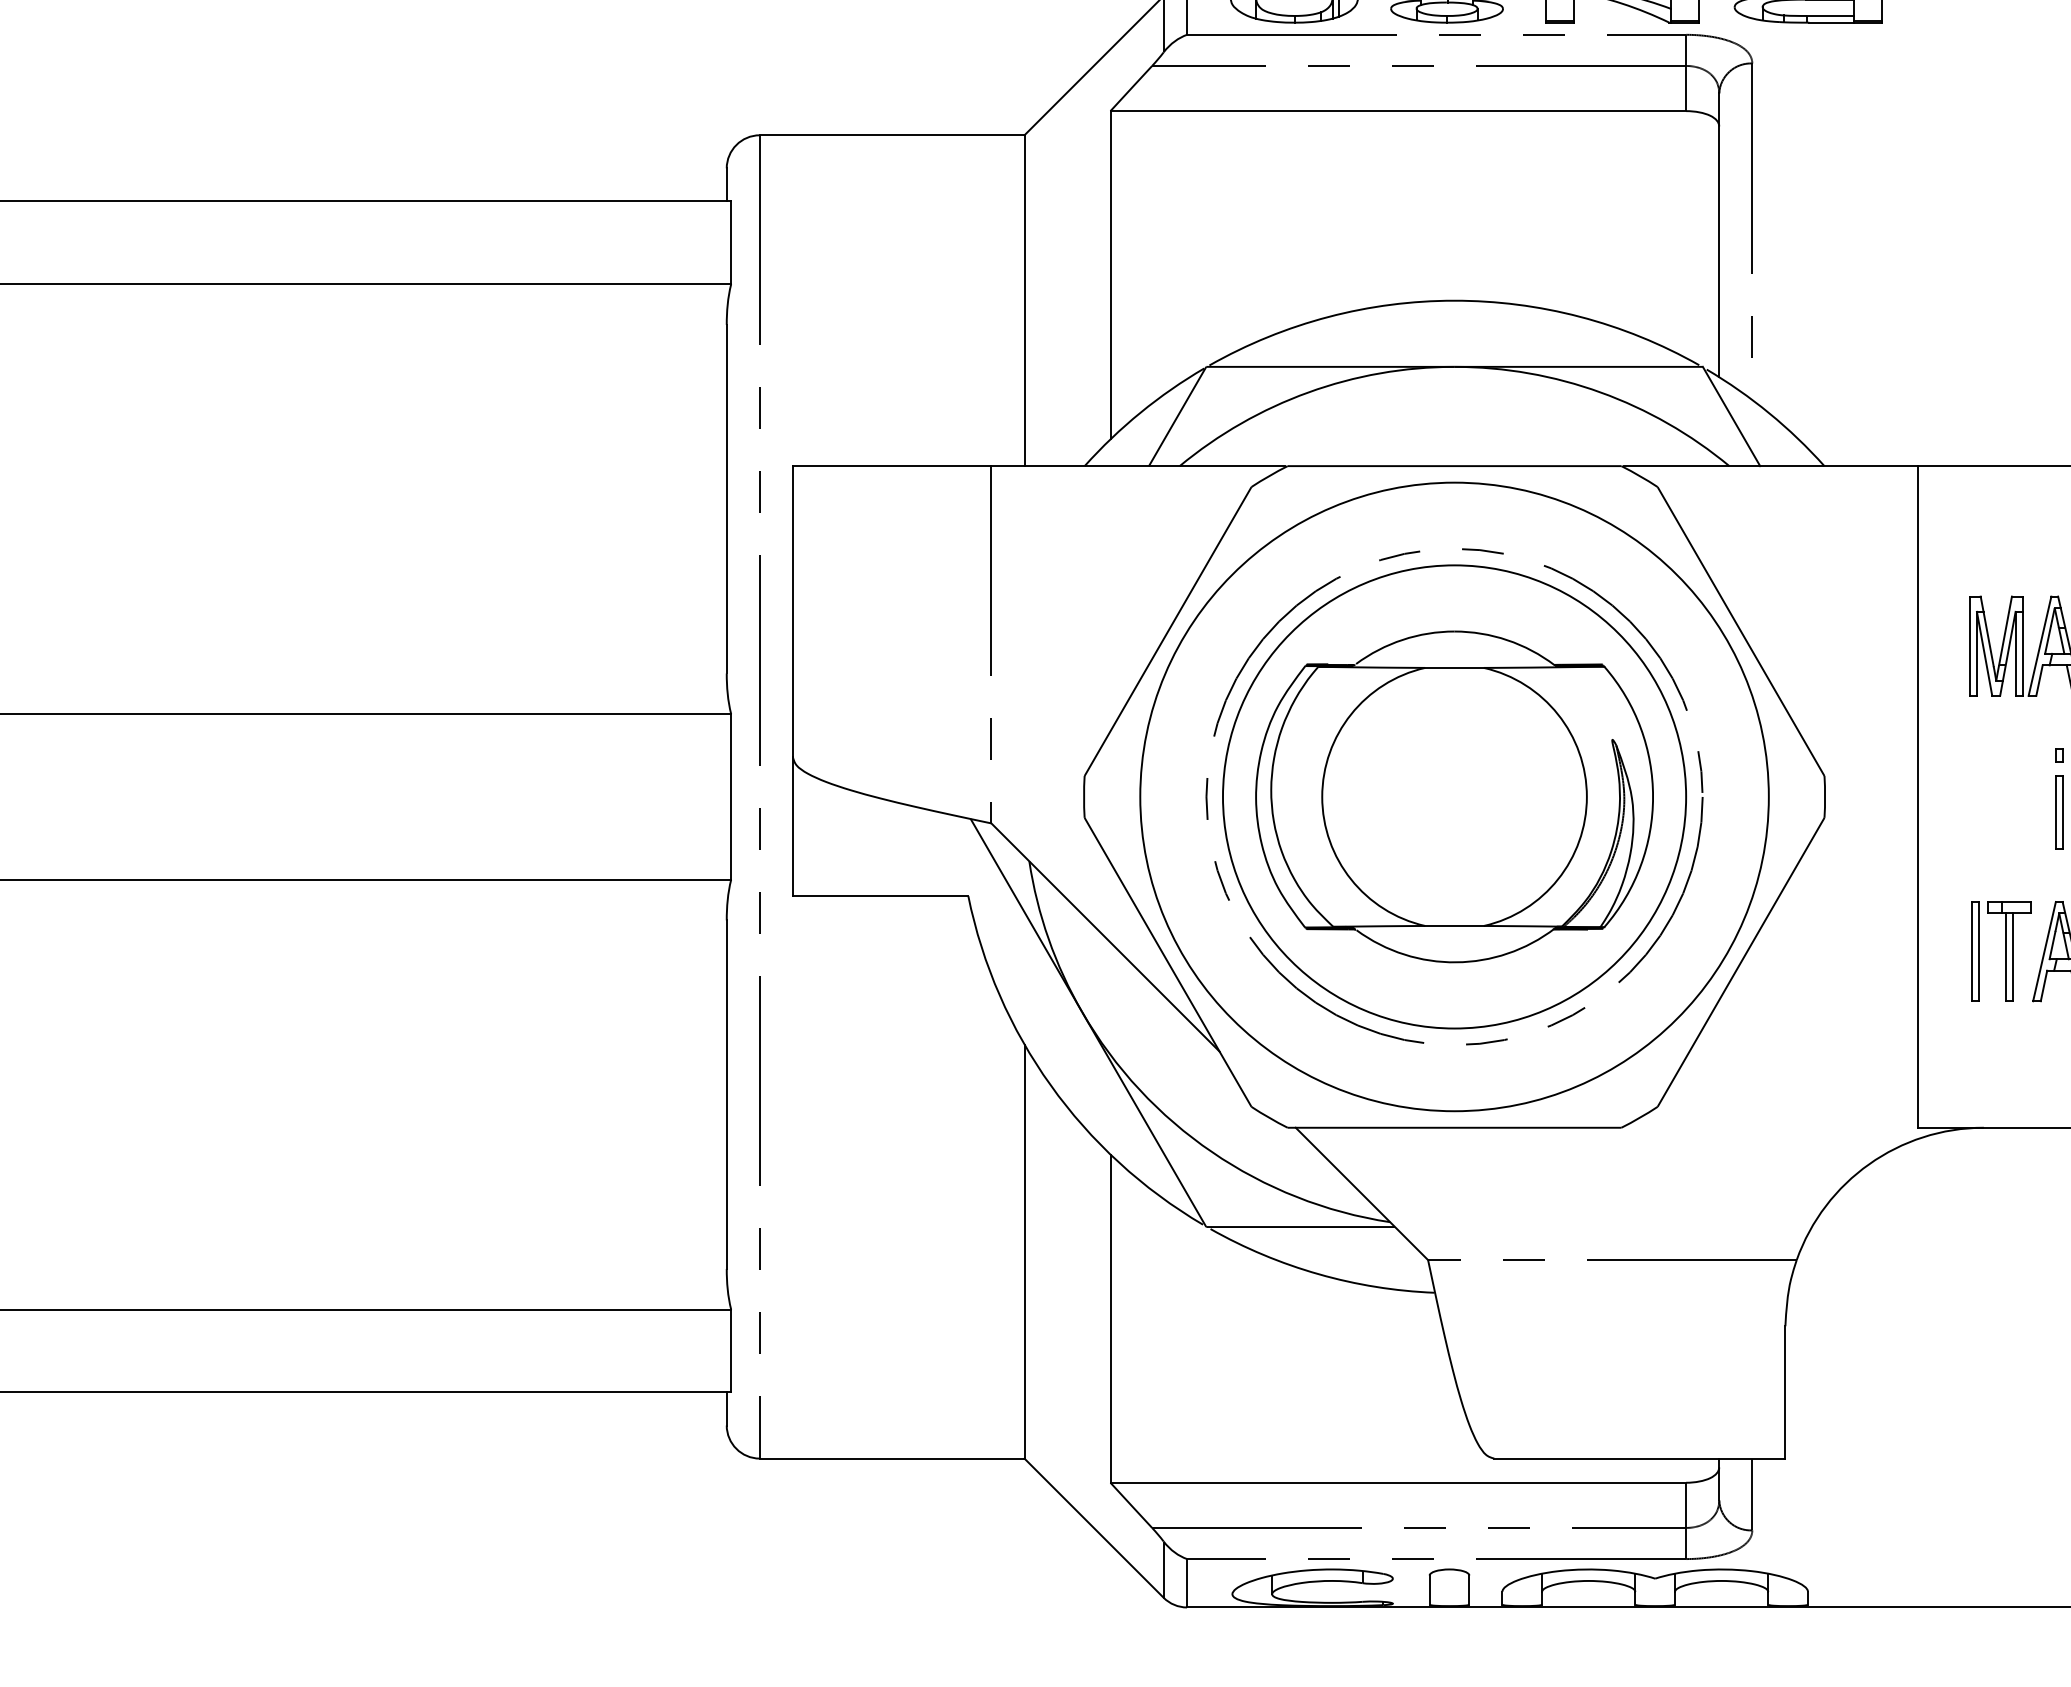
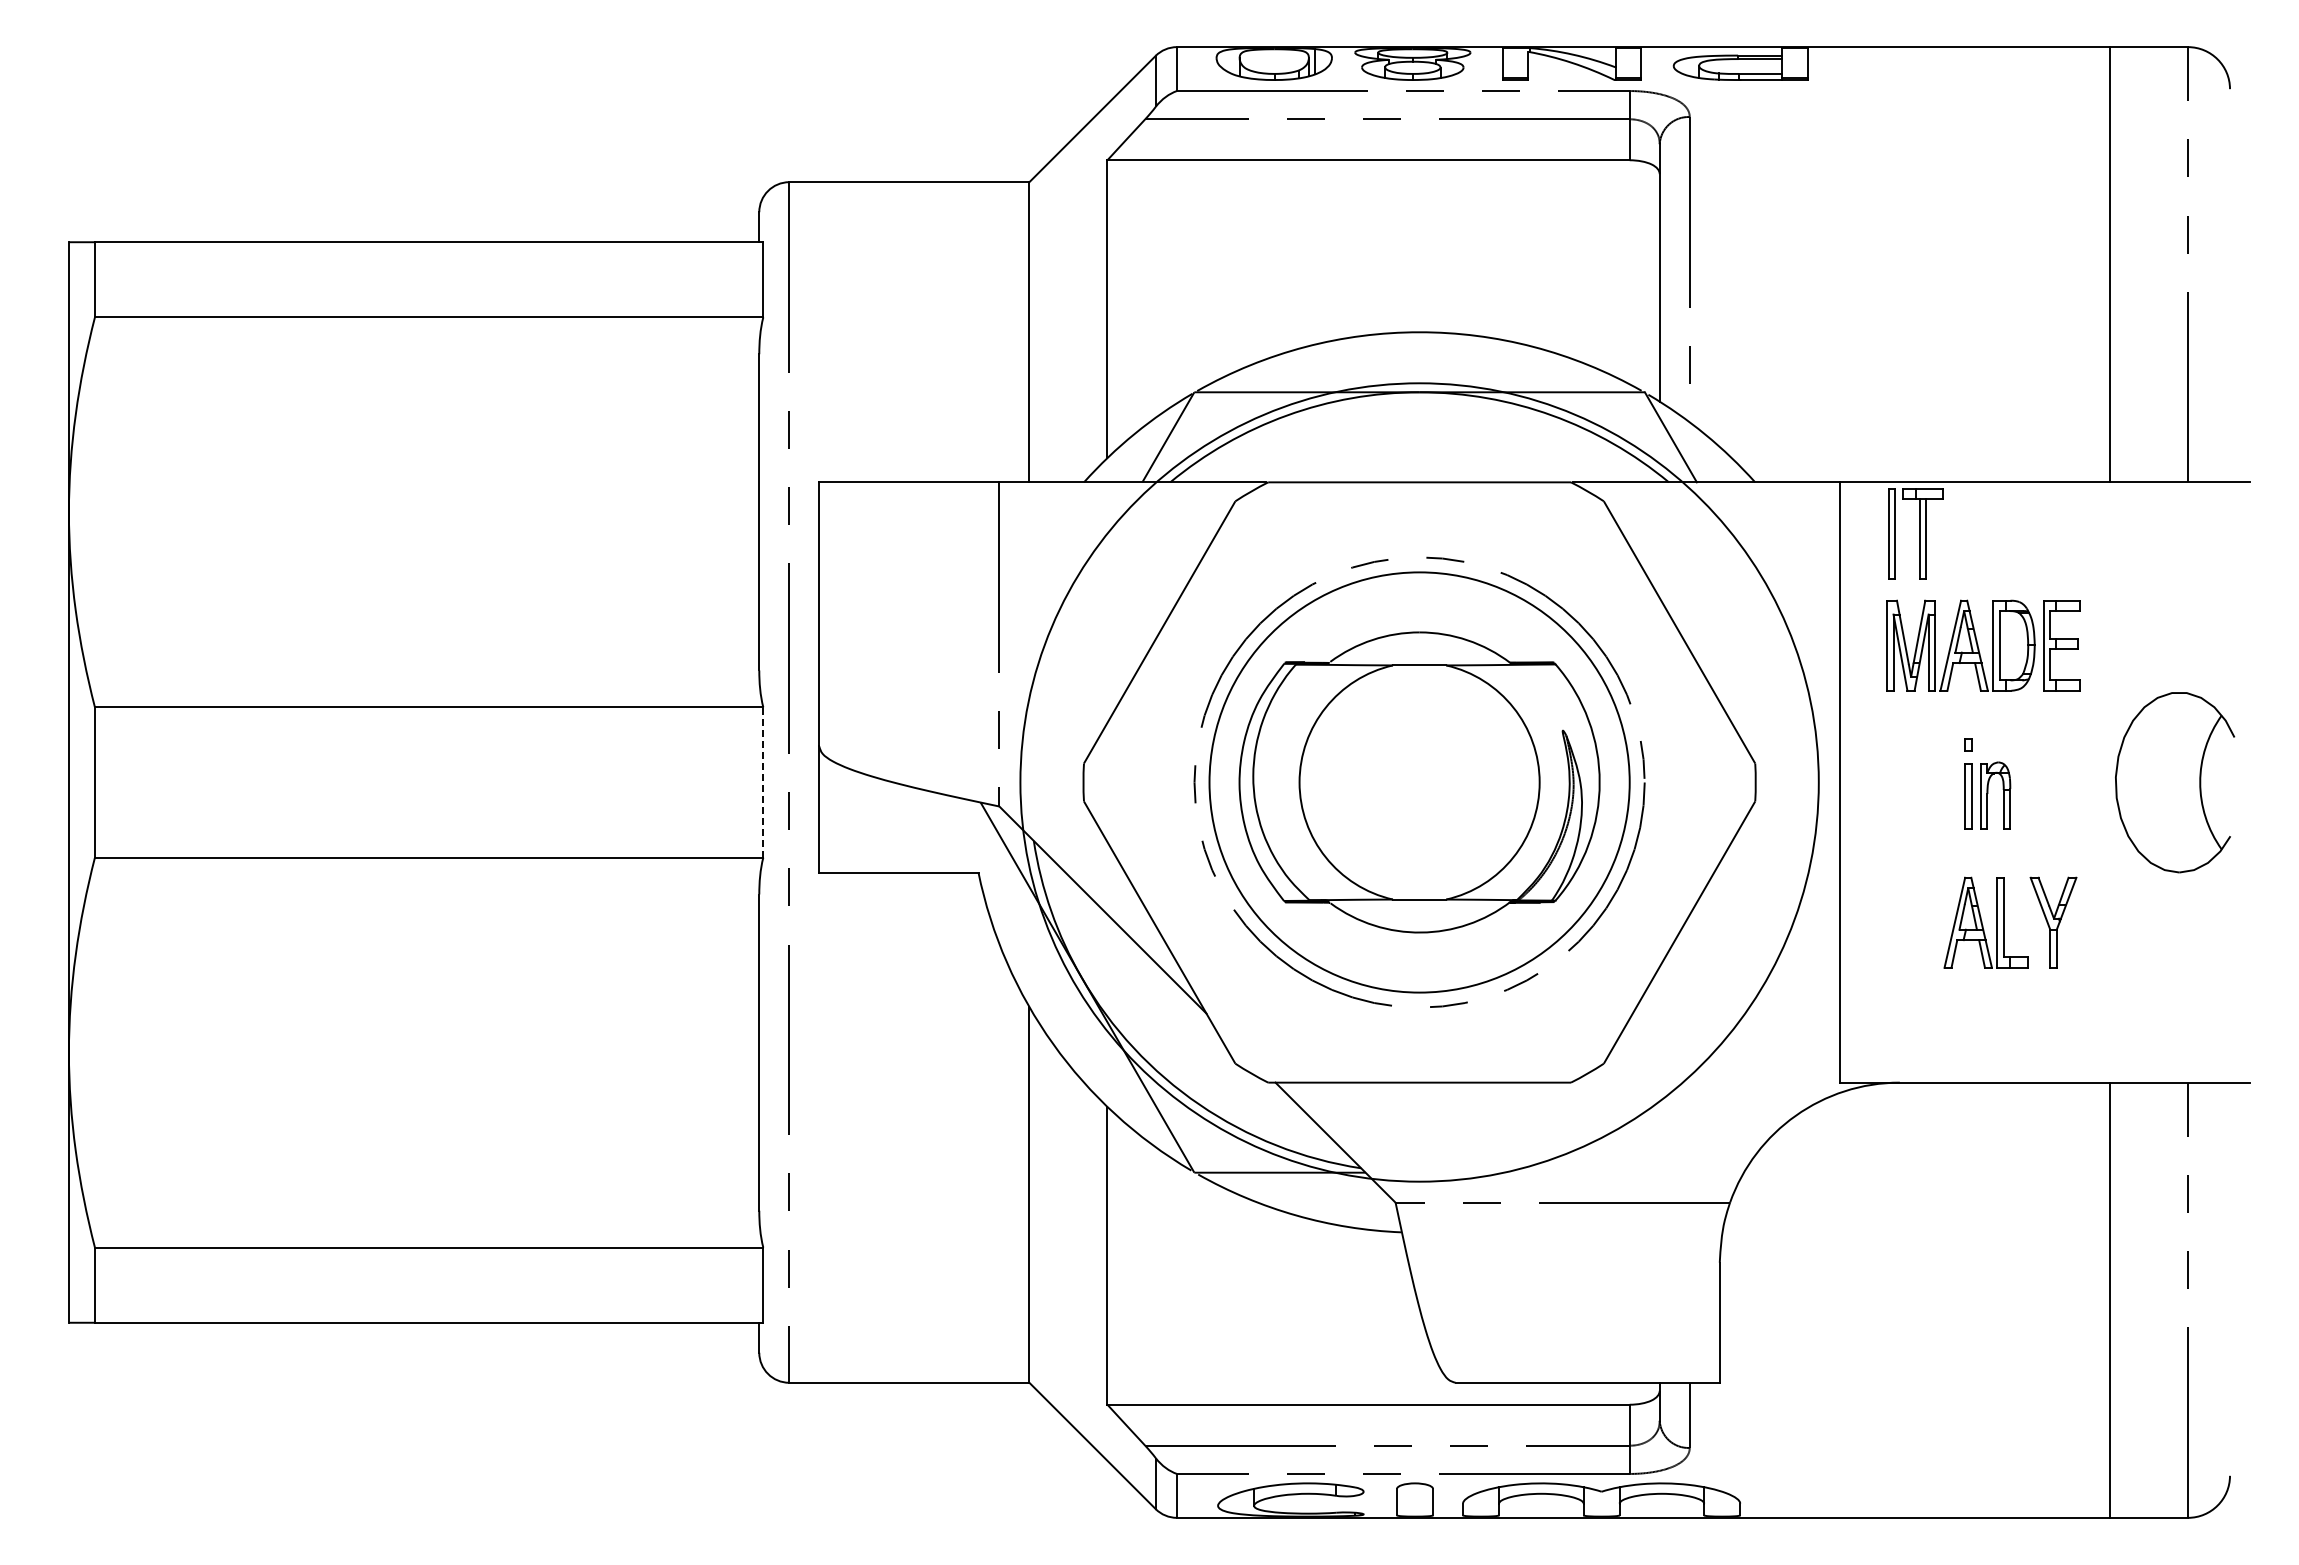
line: (731, 796) -> (763, 782), solid -> dashed
circle: (1454, 796) -> (1419, 782), size x1.4
part: (2001, 951) -> (1915, 533), moved

